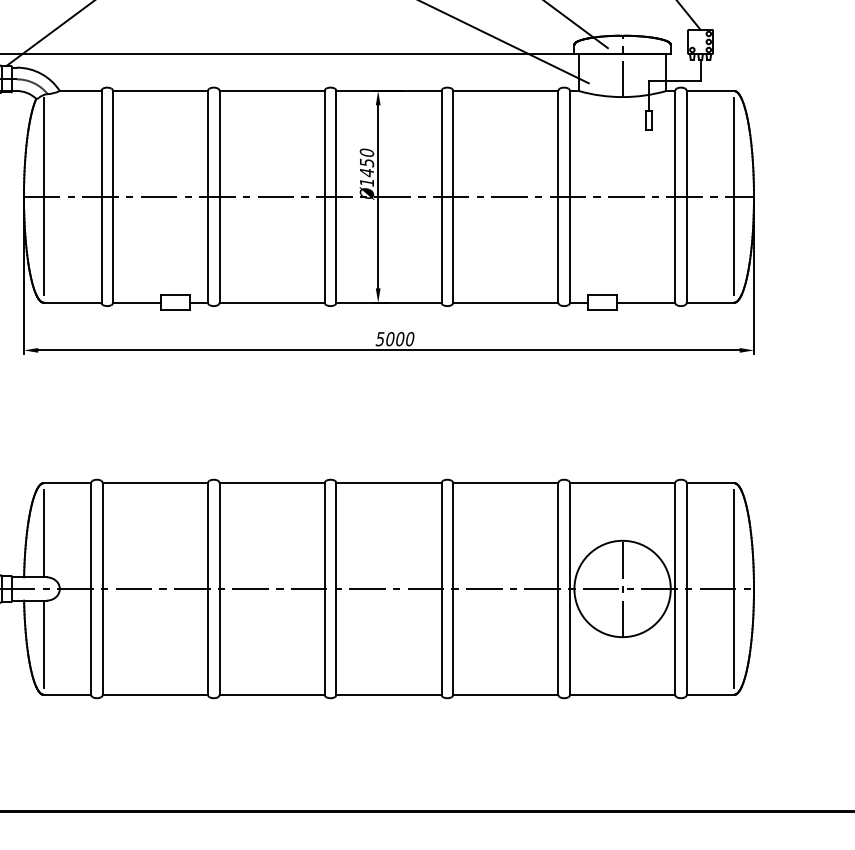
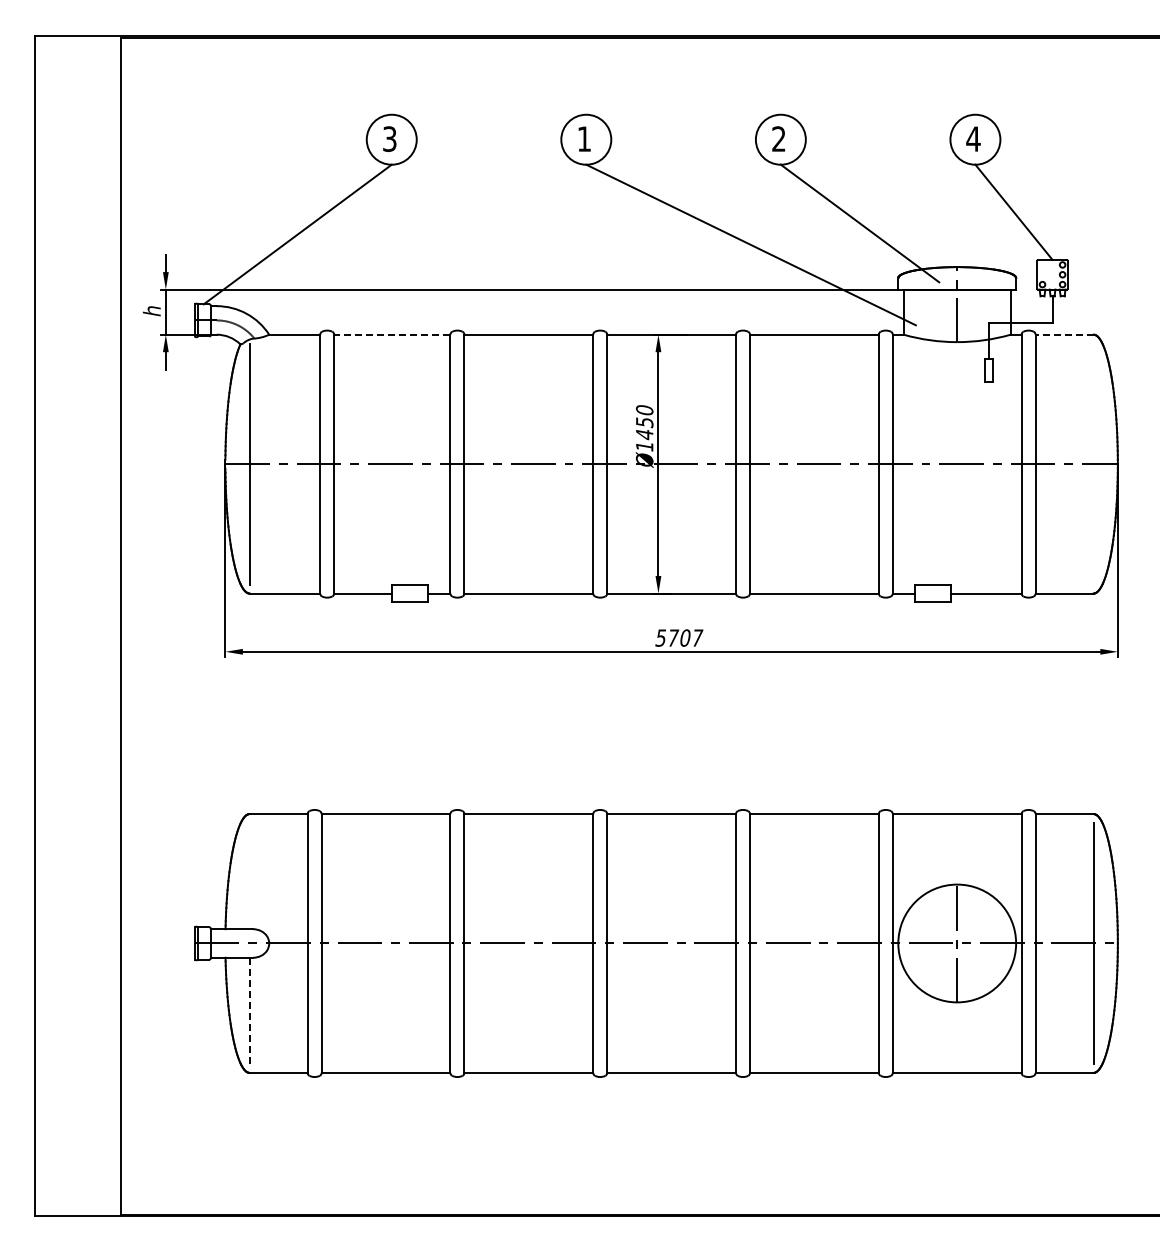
line: (159, 90) -> (391, 334), solid -> dashed
line: (710, 90) -> (1064, 334), solid -> dashed
line: (734, 196) -> (1093, 463), removed
text: (400, 338) -> (685, 637), 5000 -> 5707
line: (43, 534) -> (249, 876), removed
line: (43, 643) -> (249, 1010), solid -> dashed

